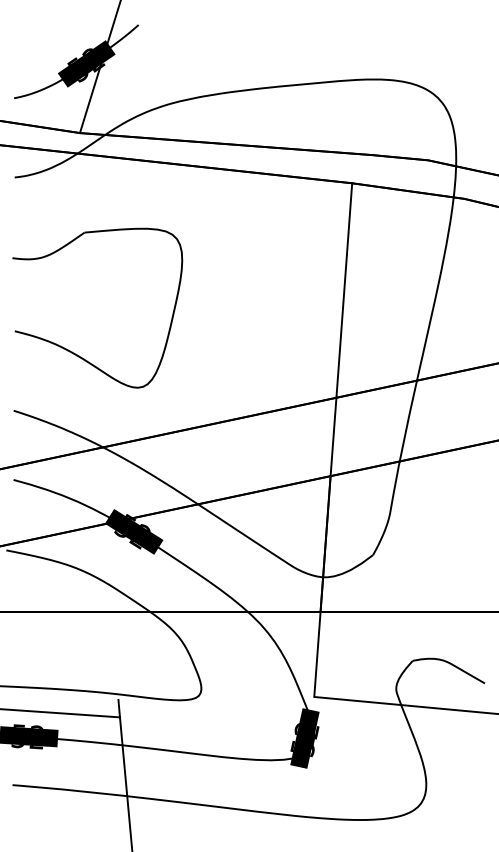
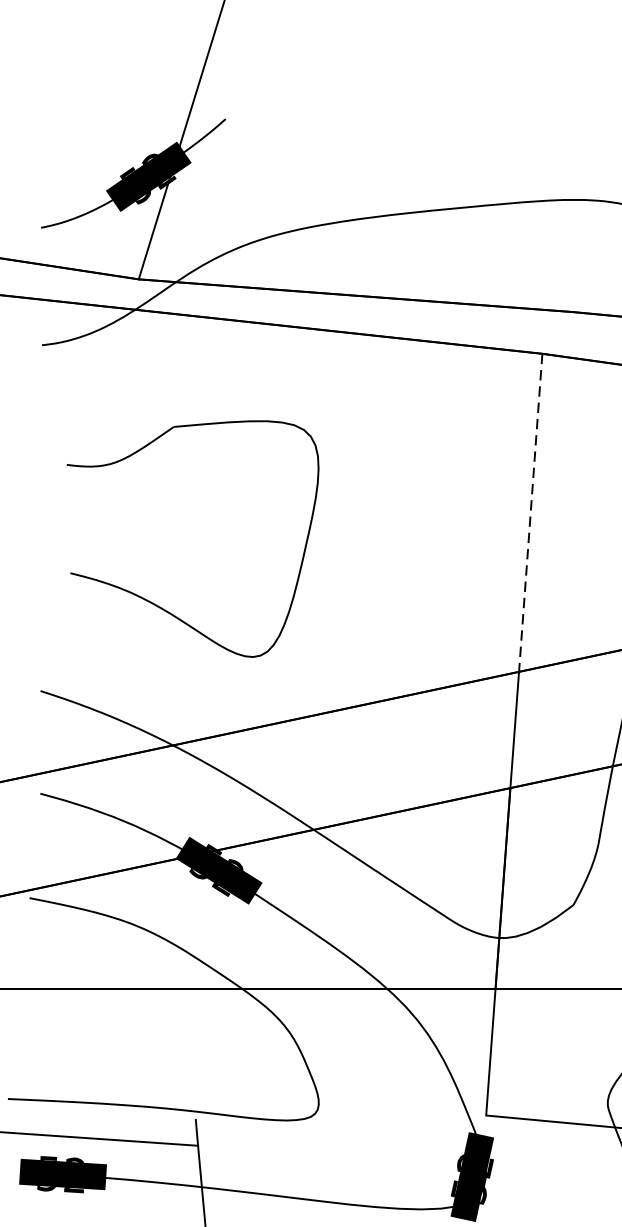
line: (344, 290) -> (531, 512), solid -> dashed
part: (74, 352) -> (158, 604), moved

